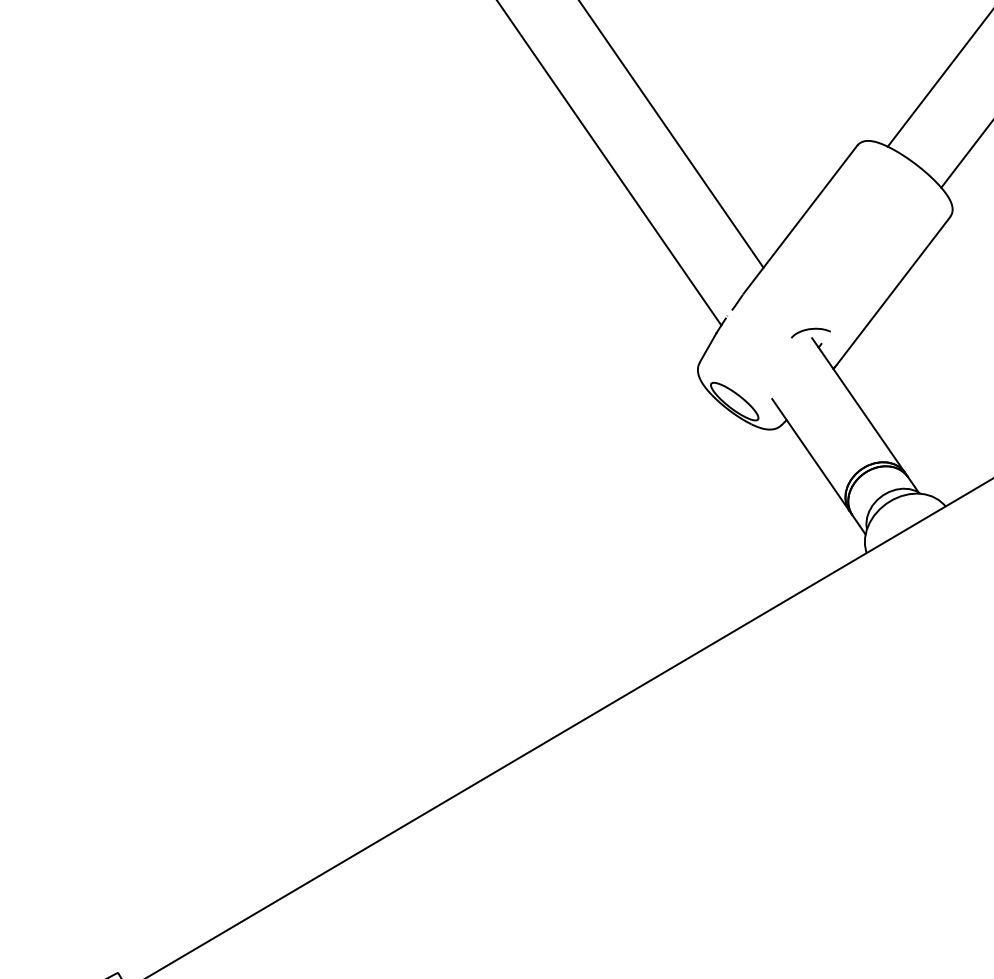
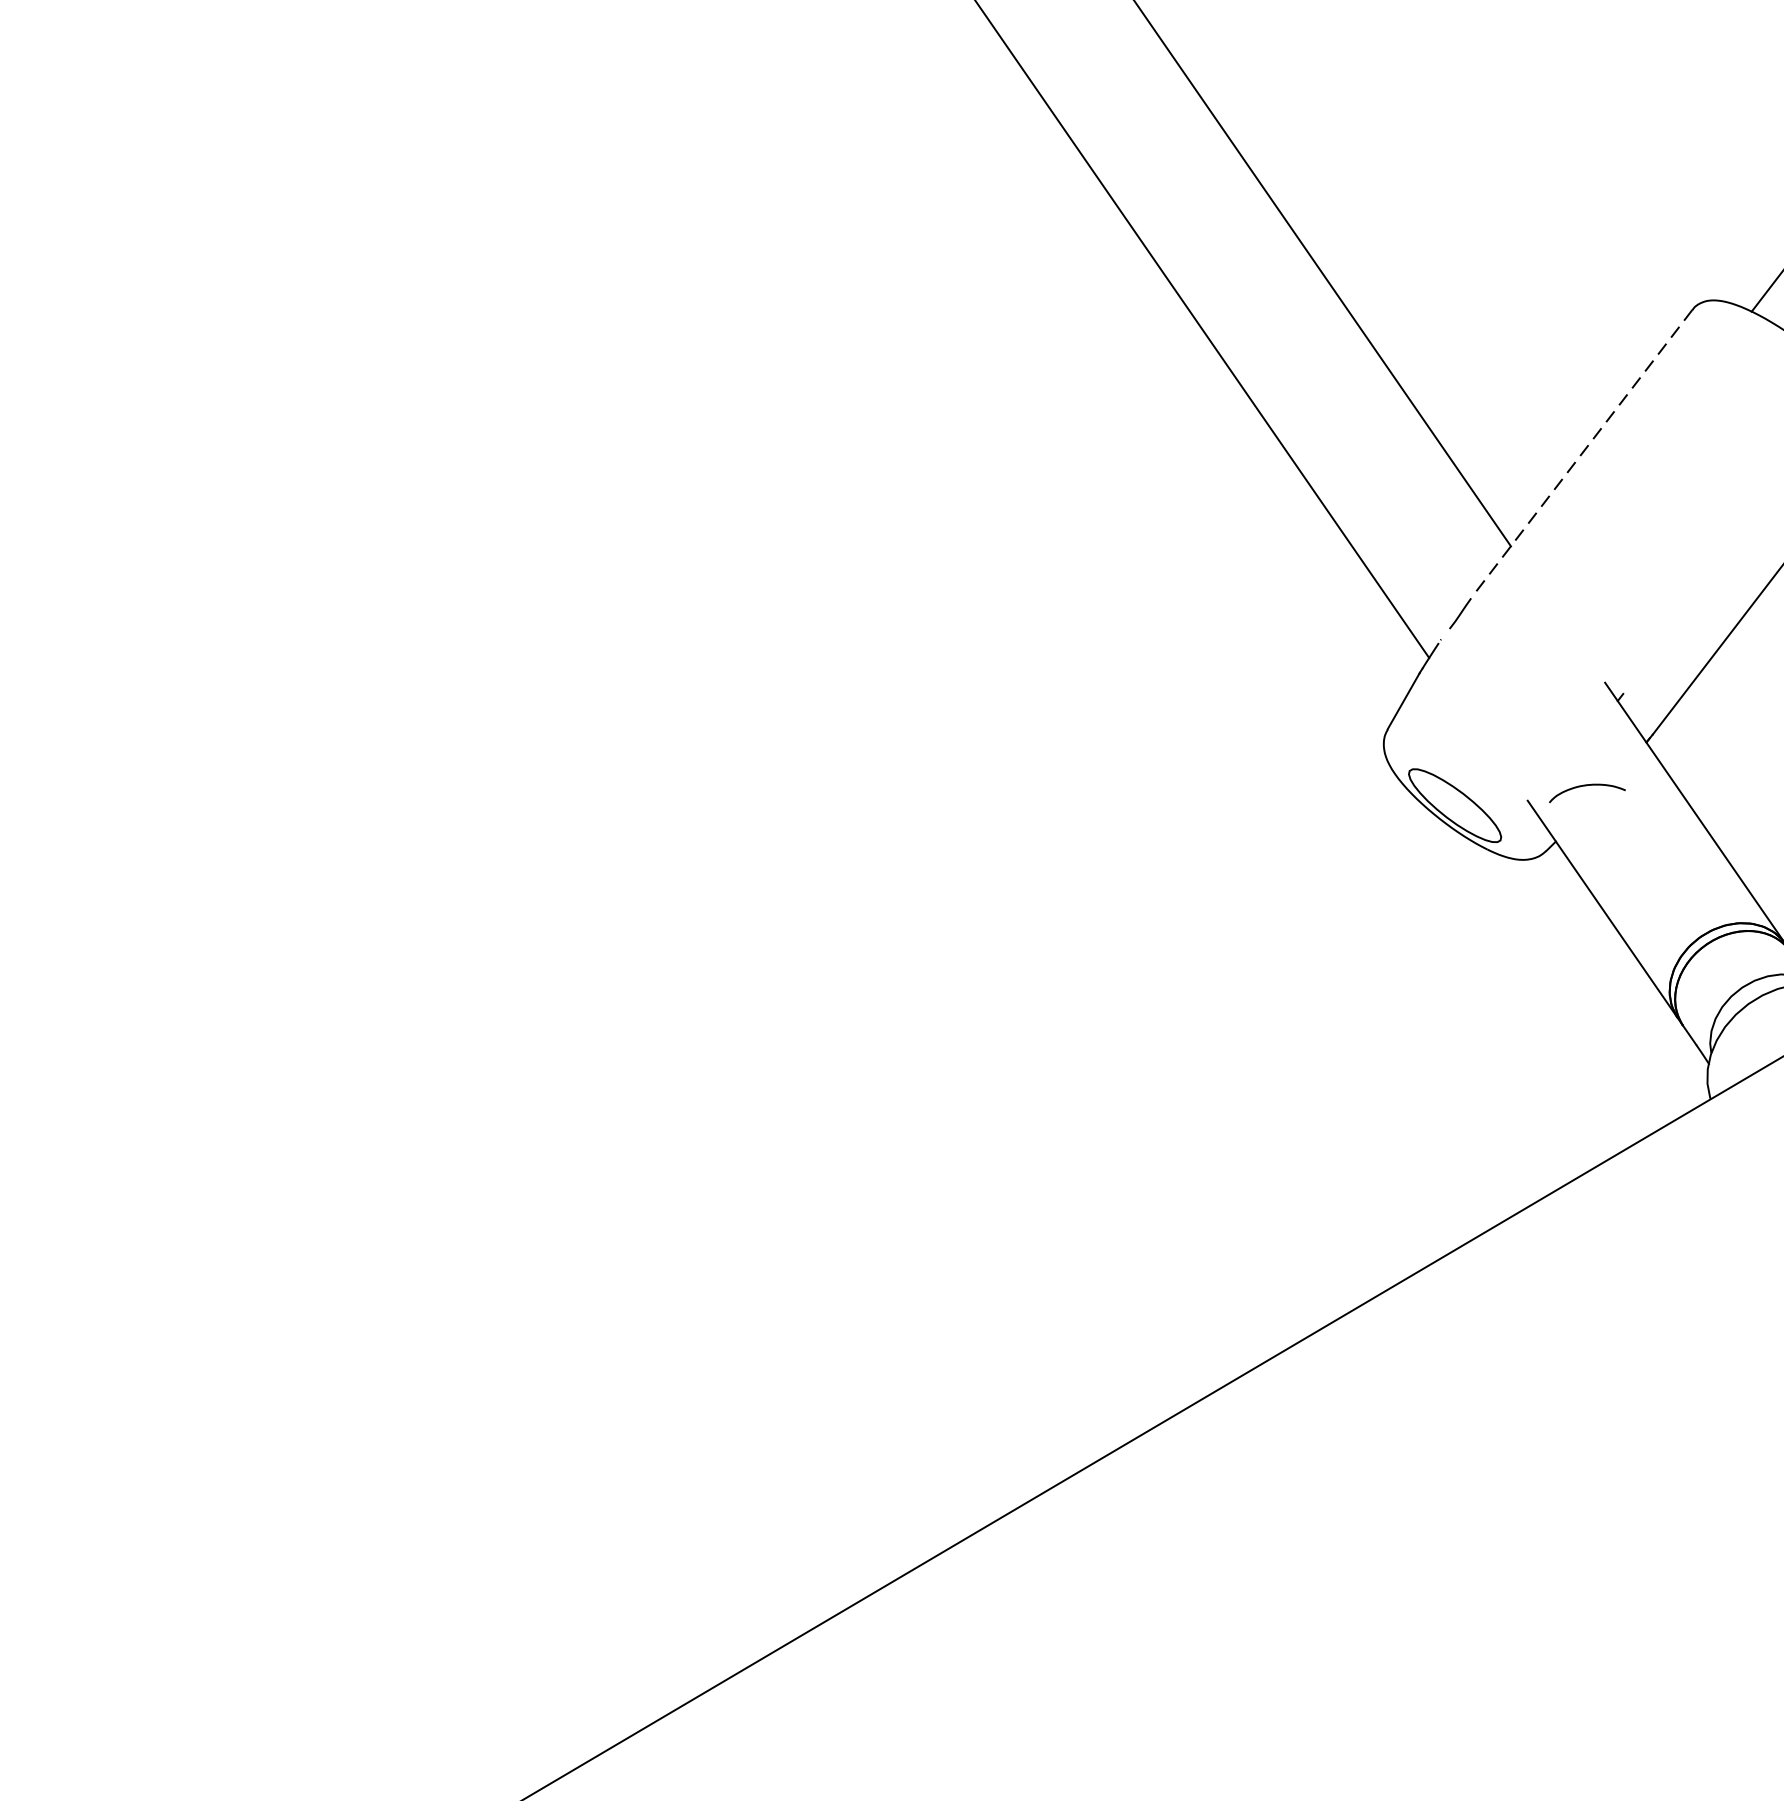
line: (800, 220) -> (1582, 454), solid -> dashed
curve: (809, 330) -> (1584, 787), moved

